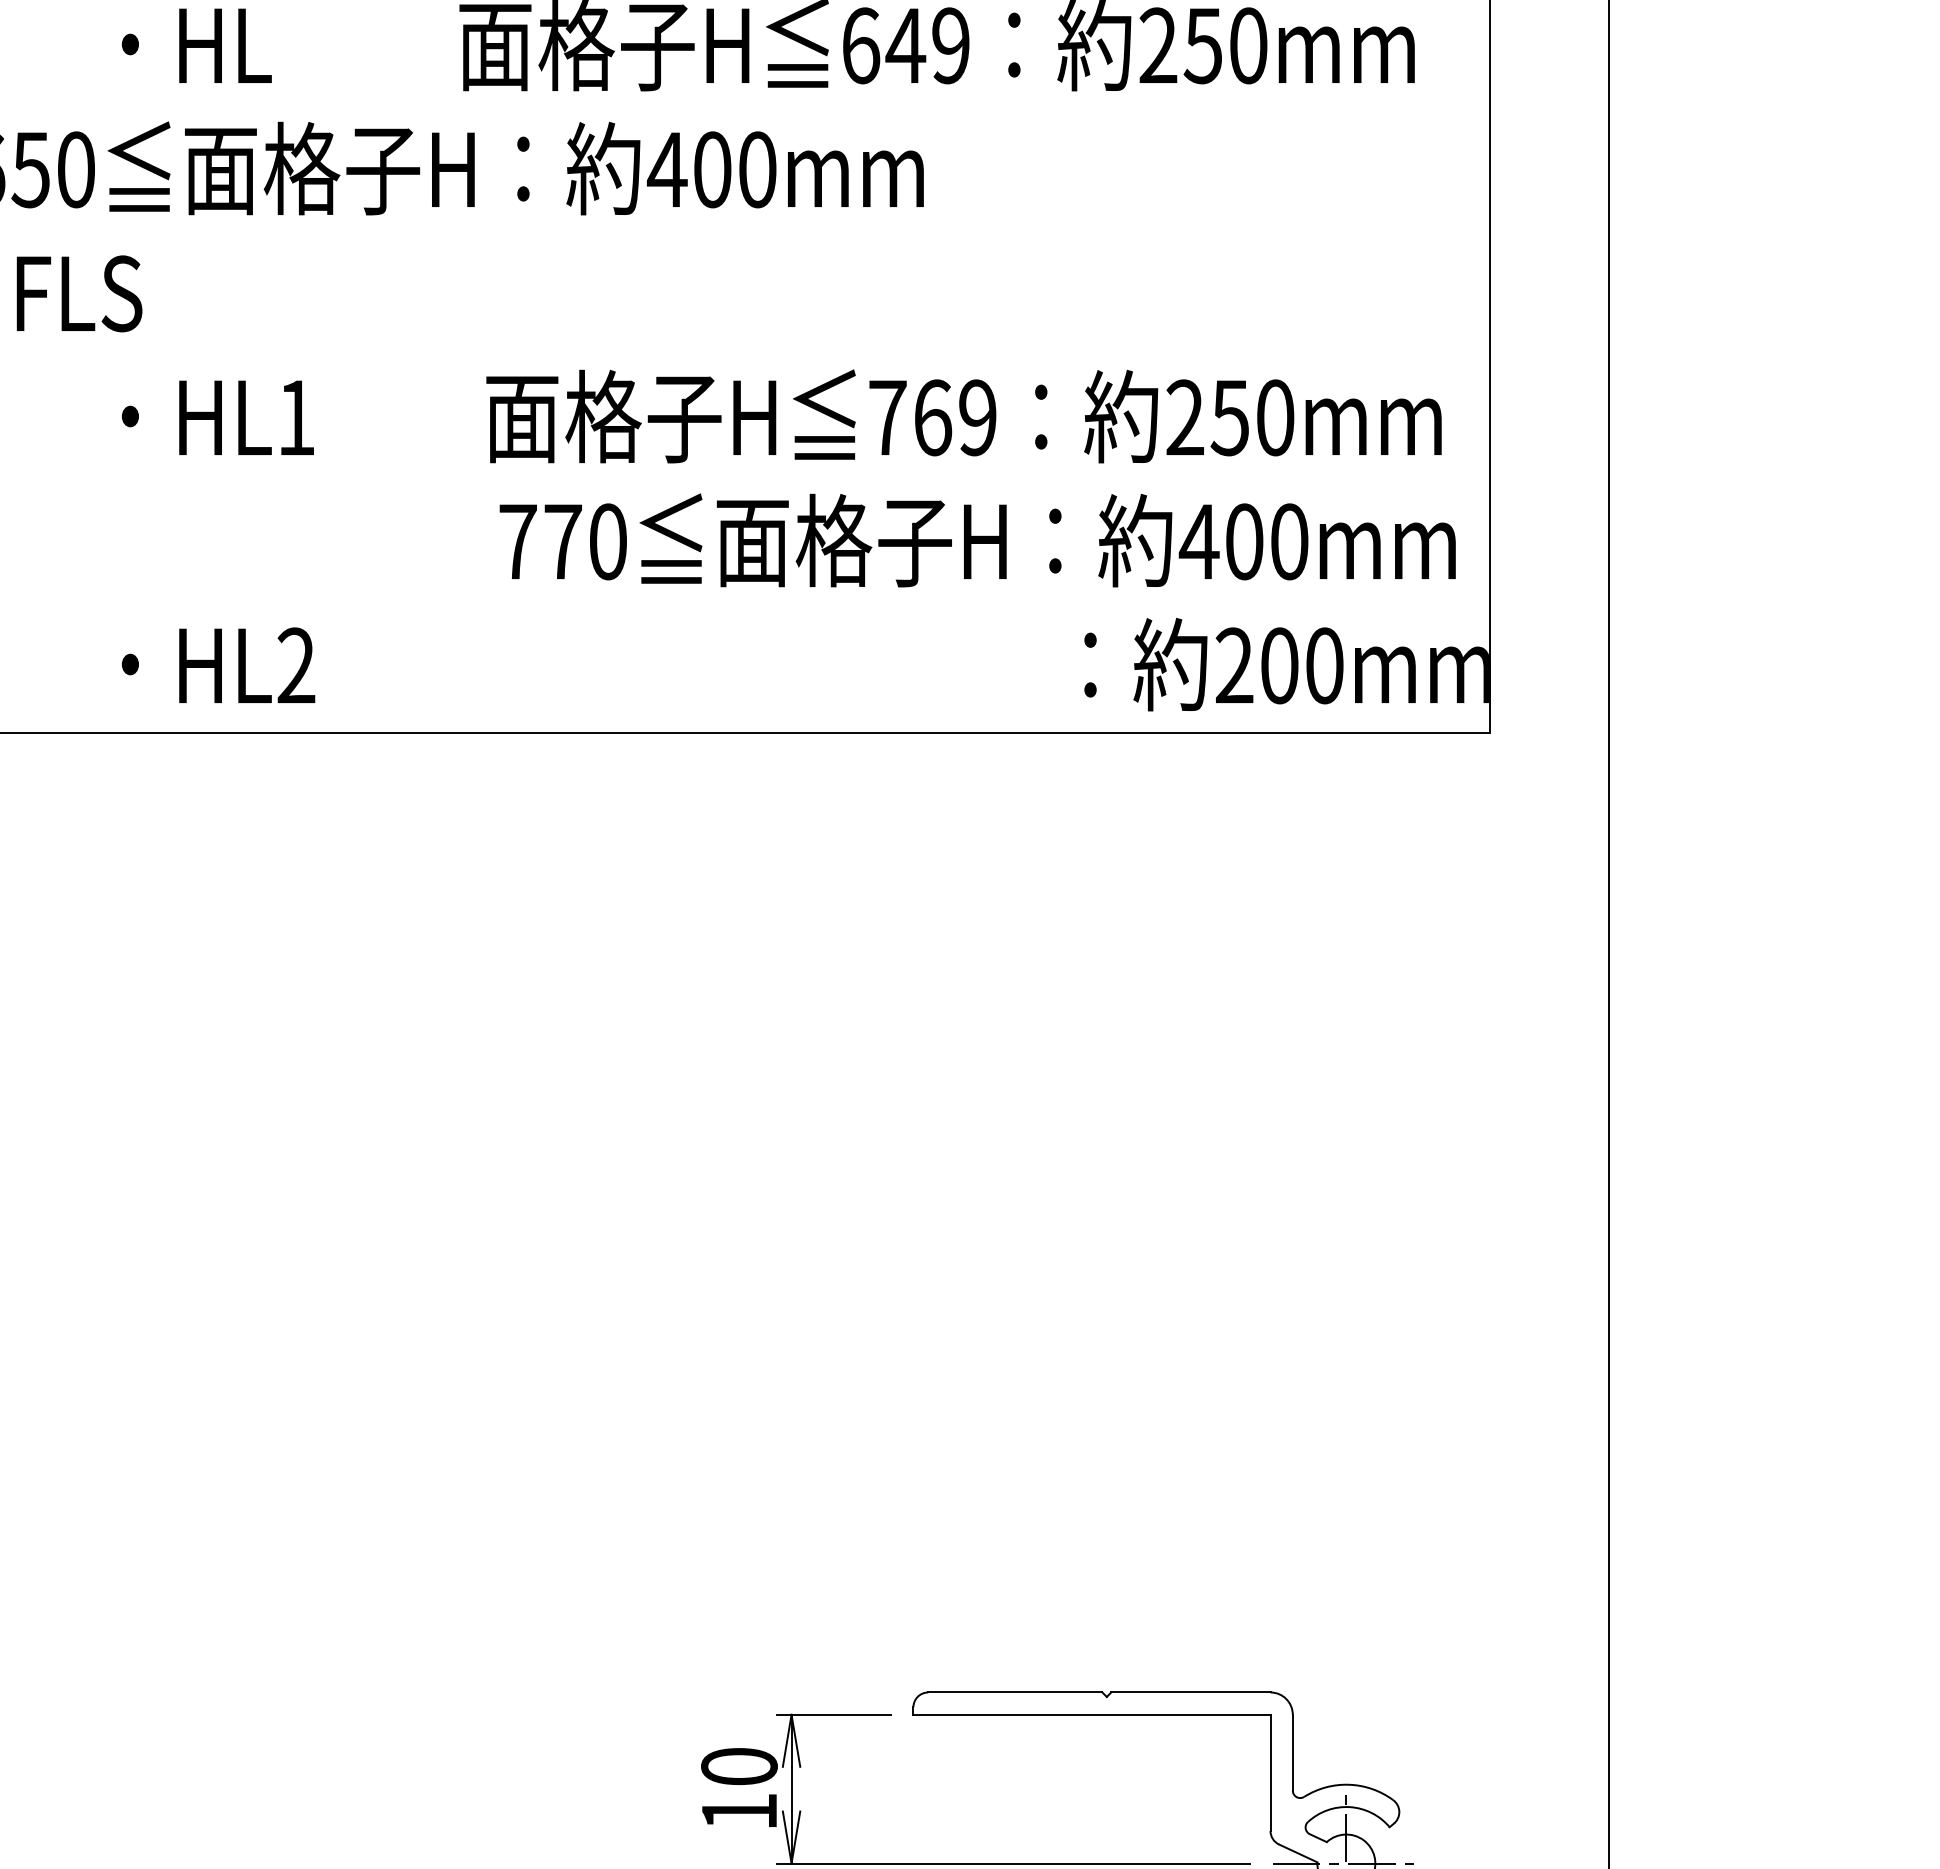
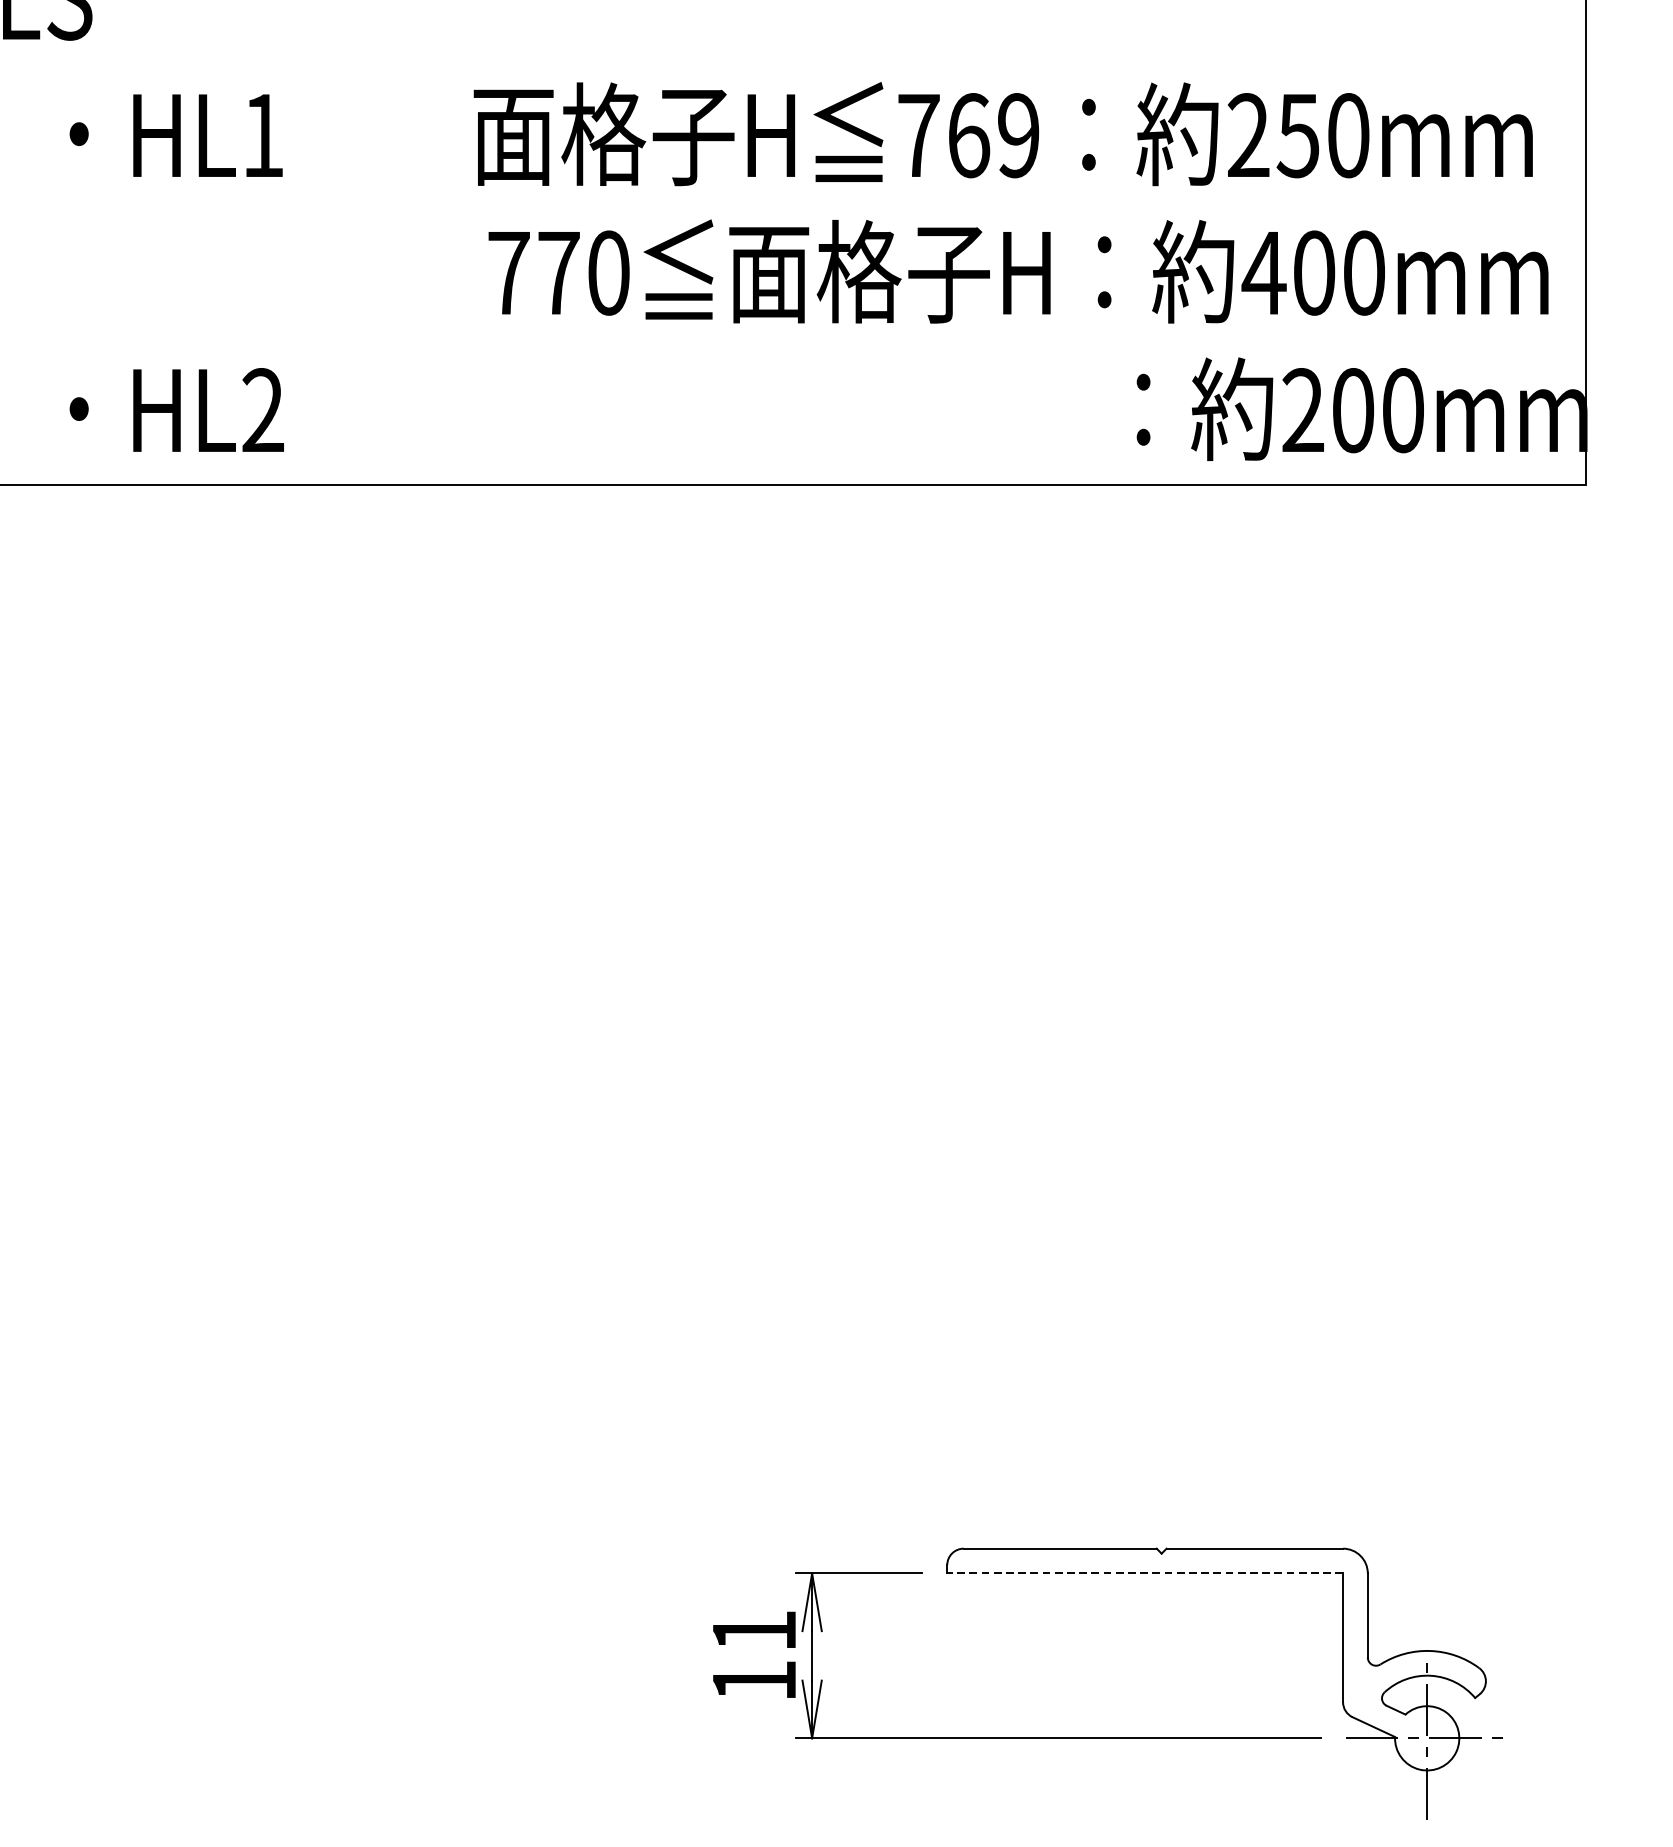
line: (1091, 1714) -> (1144, 1573), solid -> dashed
text: (739, 1766) -> (754, 1630), 10 -> 11

